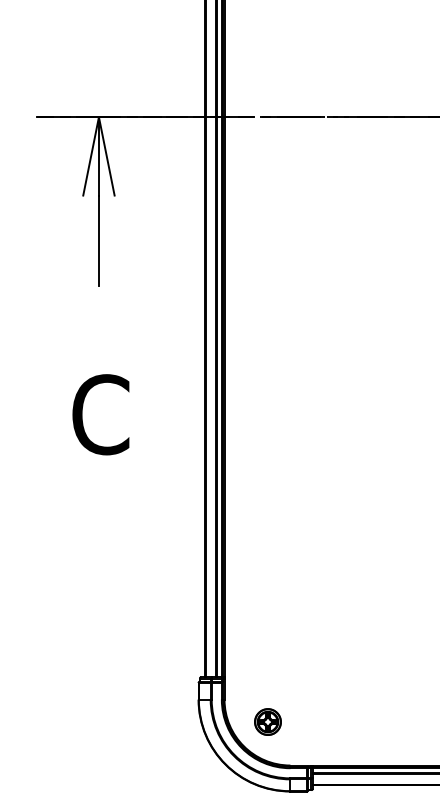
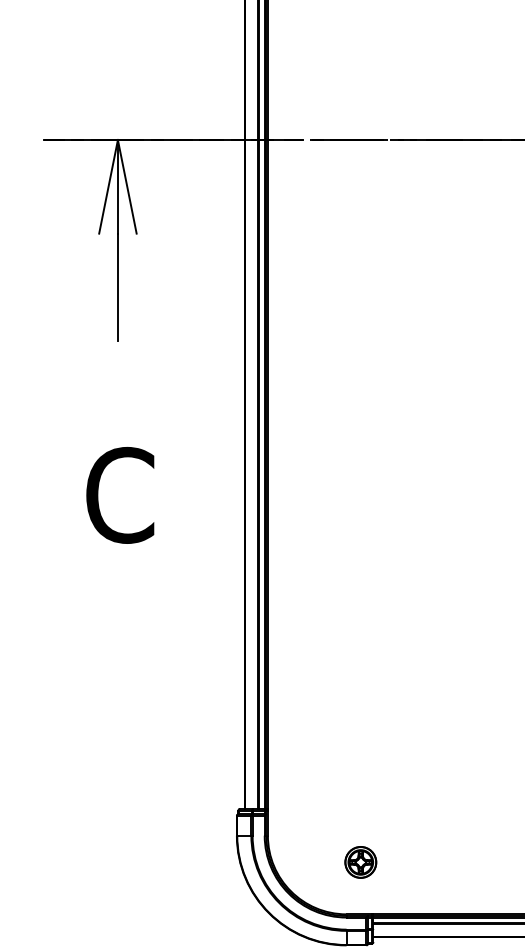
part: (267, 722) -> (360, 862), moved

